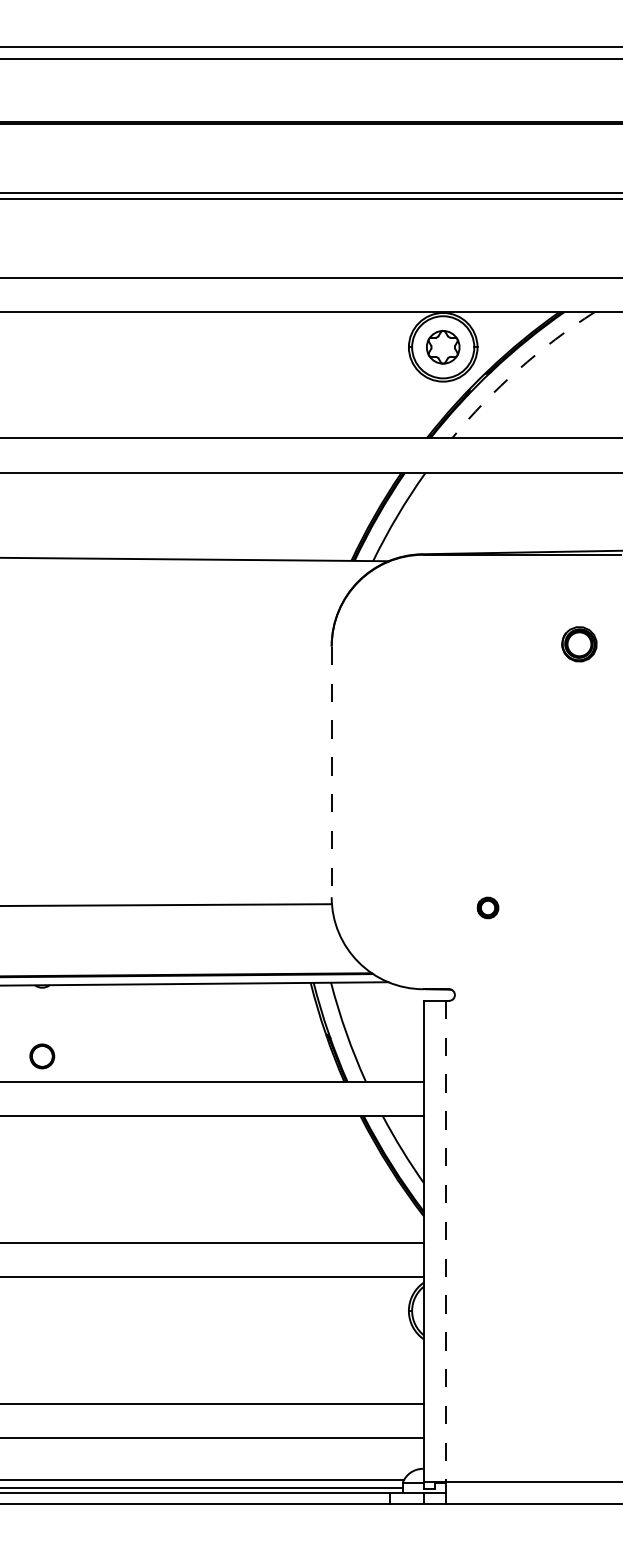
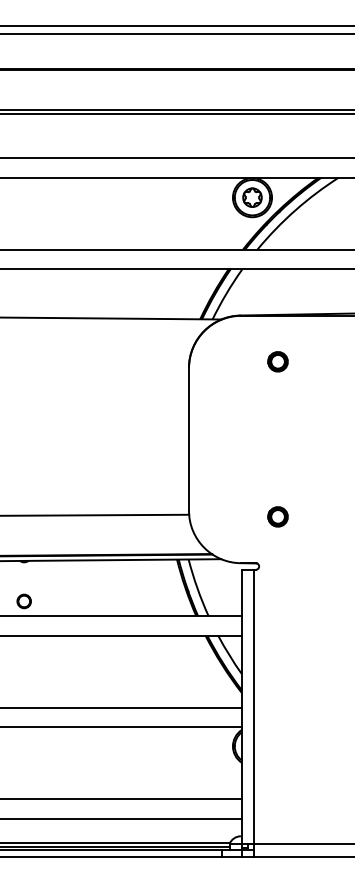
arc: (518, 369) -> (295, 210), dashed -> solid
part: (578, 643) -> (277, 361), moved
line: (332, 773) -> (189, 440), dashed -> solid
part: (487, 907) -> (277, 516), size x1.67
line: (446, 1242) -> (254, 707), dashed -> solid

